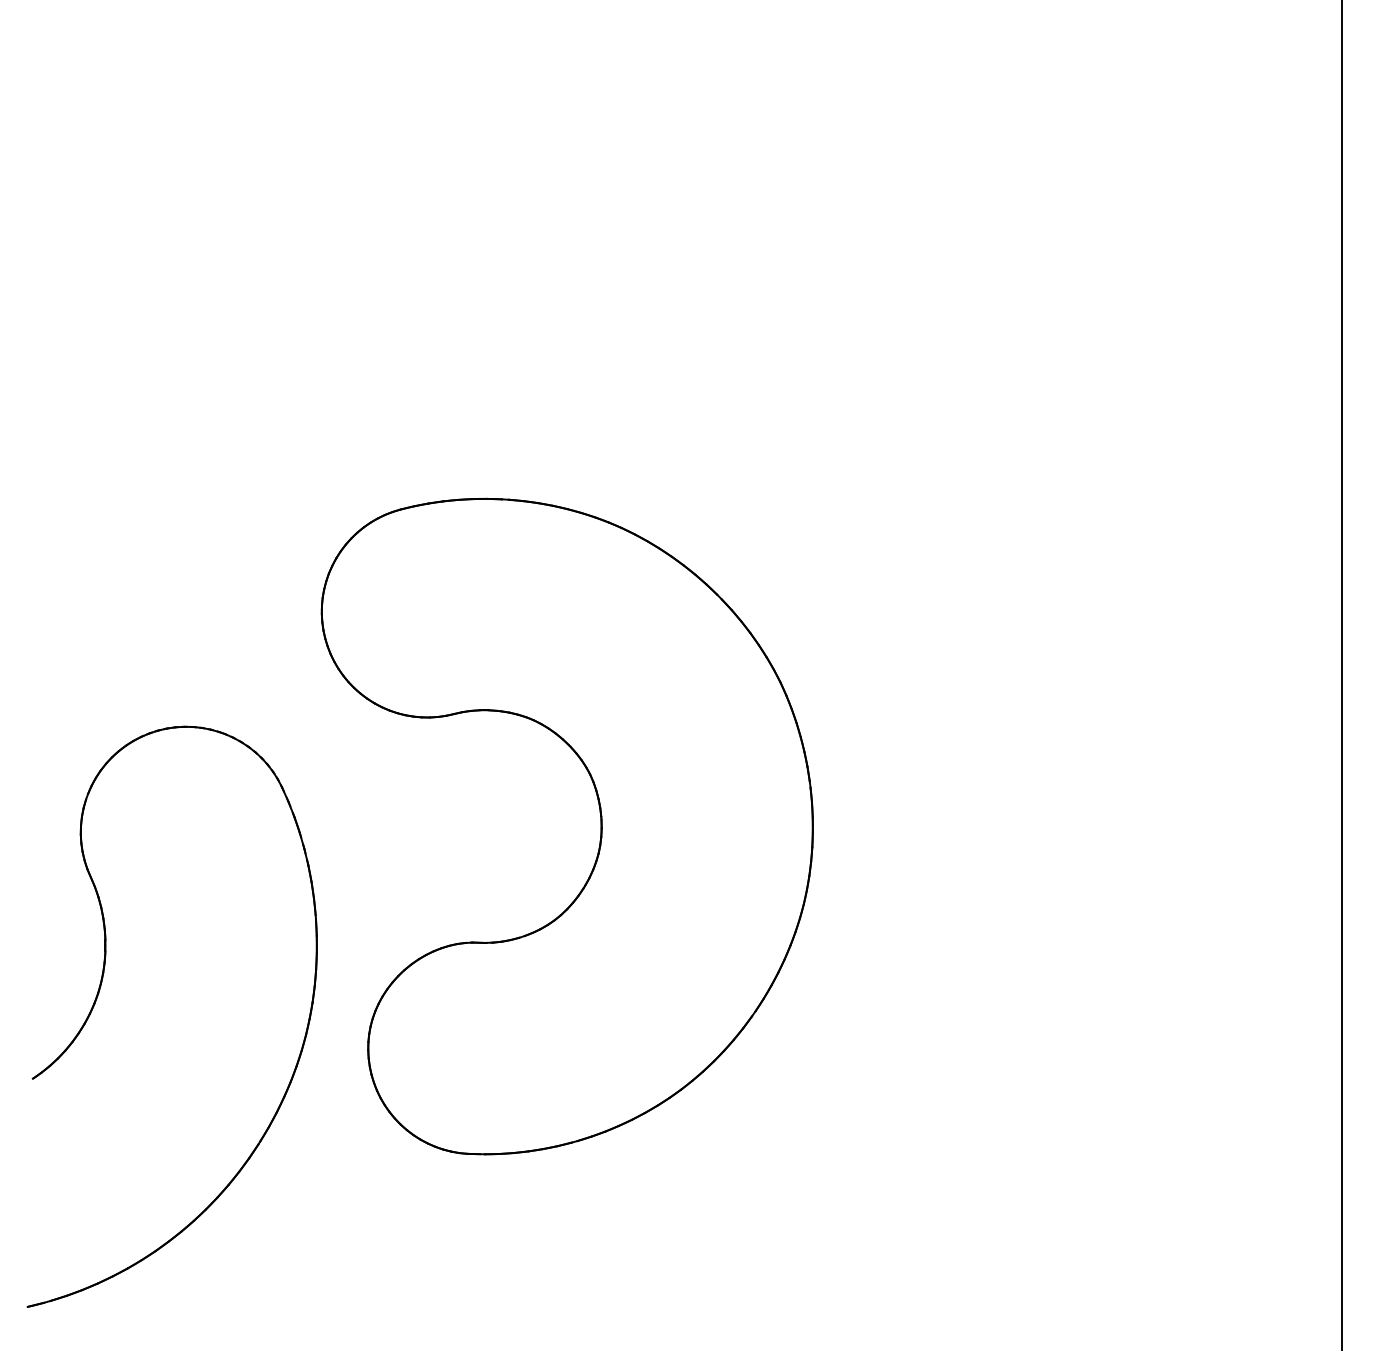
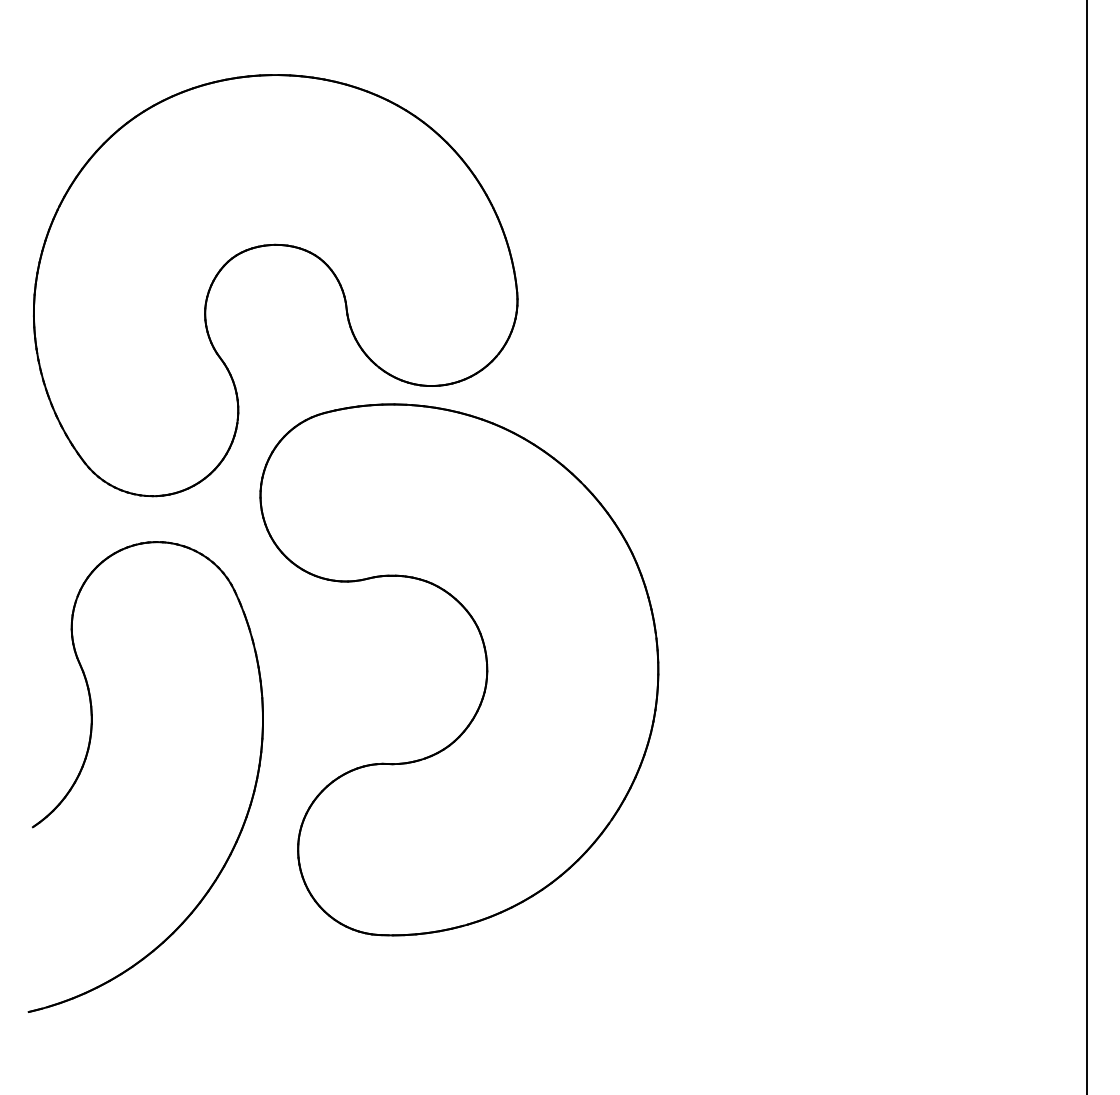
part: (334, 303) -> (270, 246), added
part: (99, 993) -> (86, 758), moved

